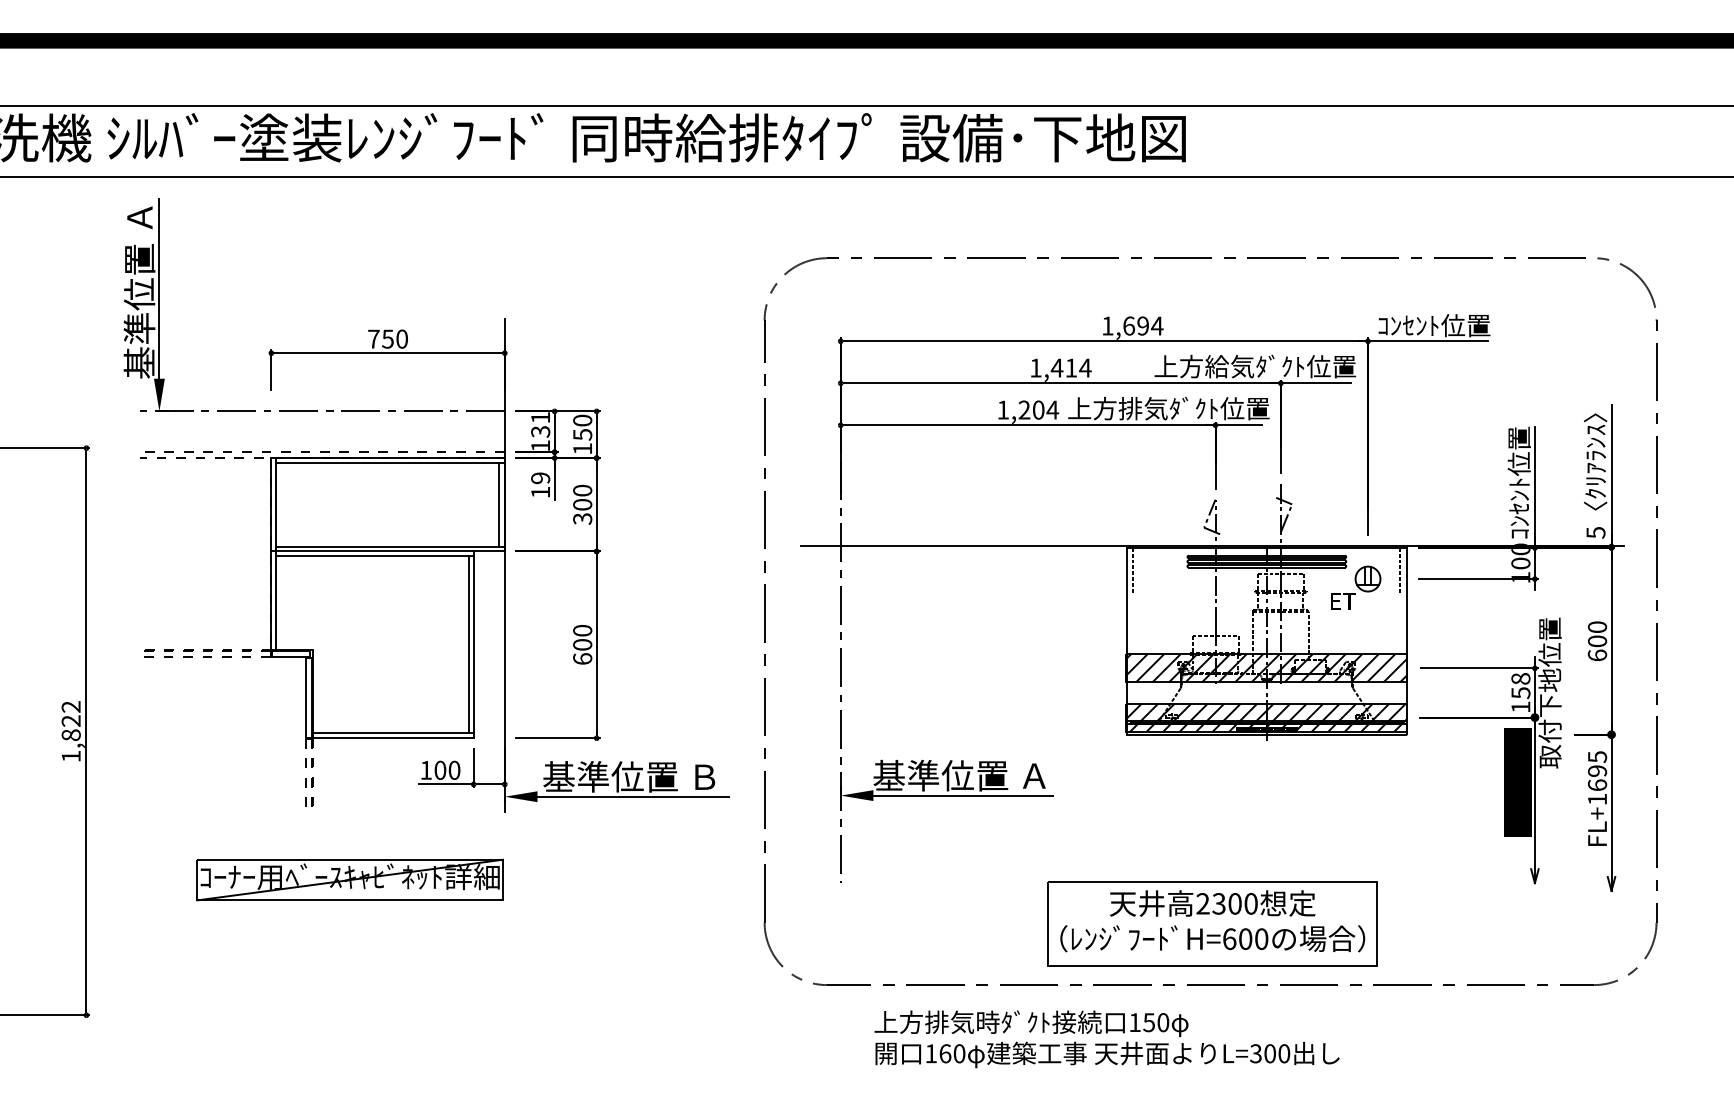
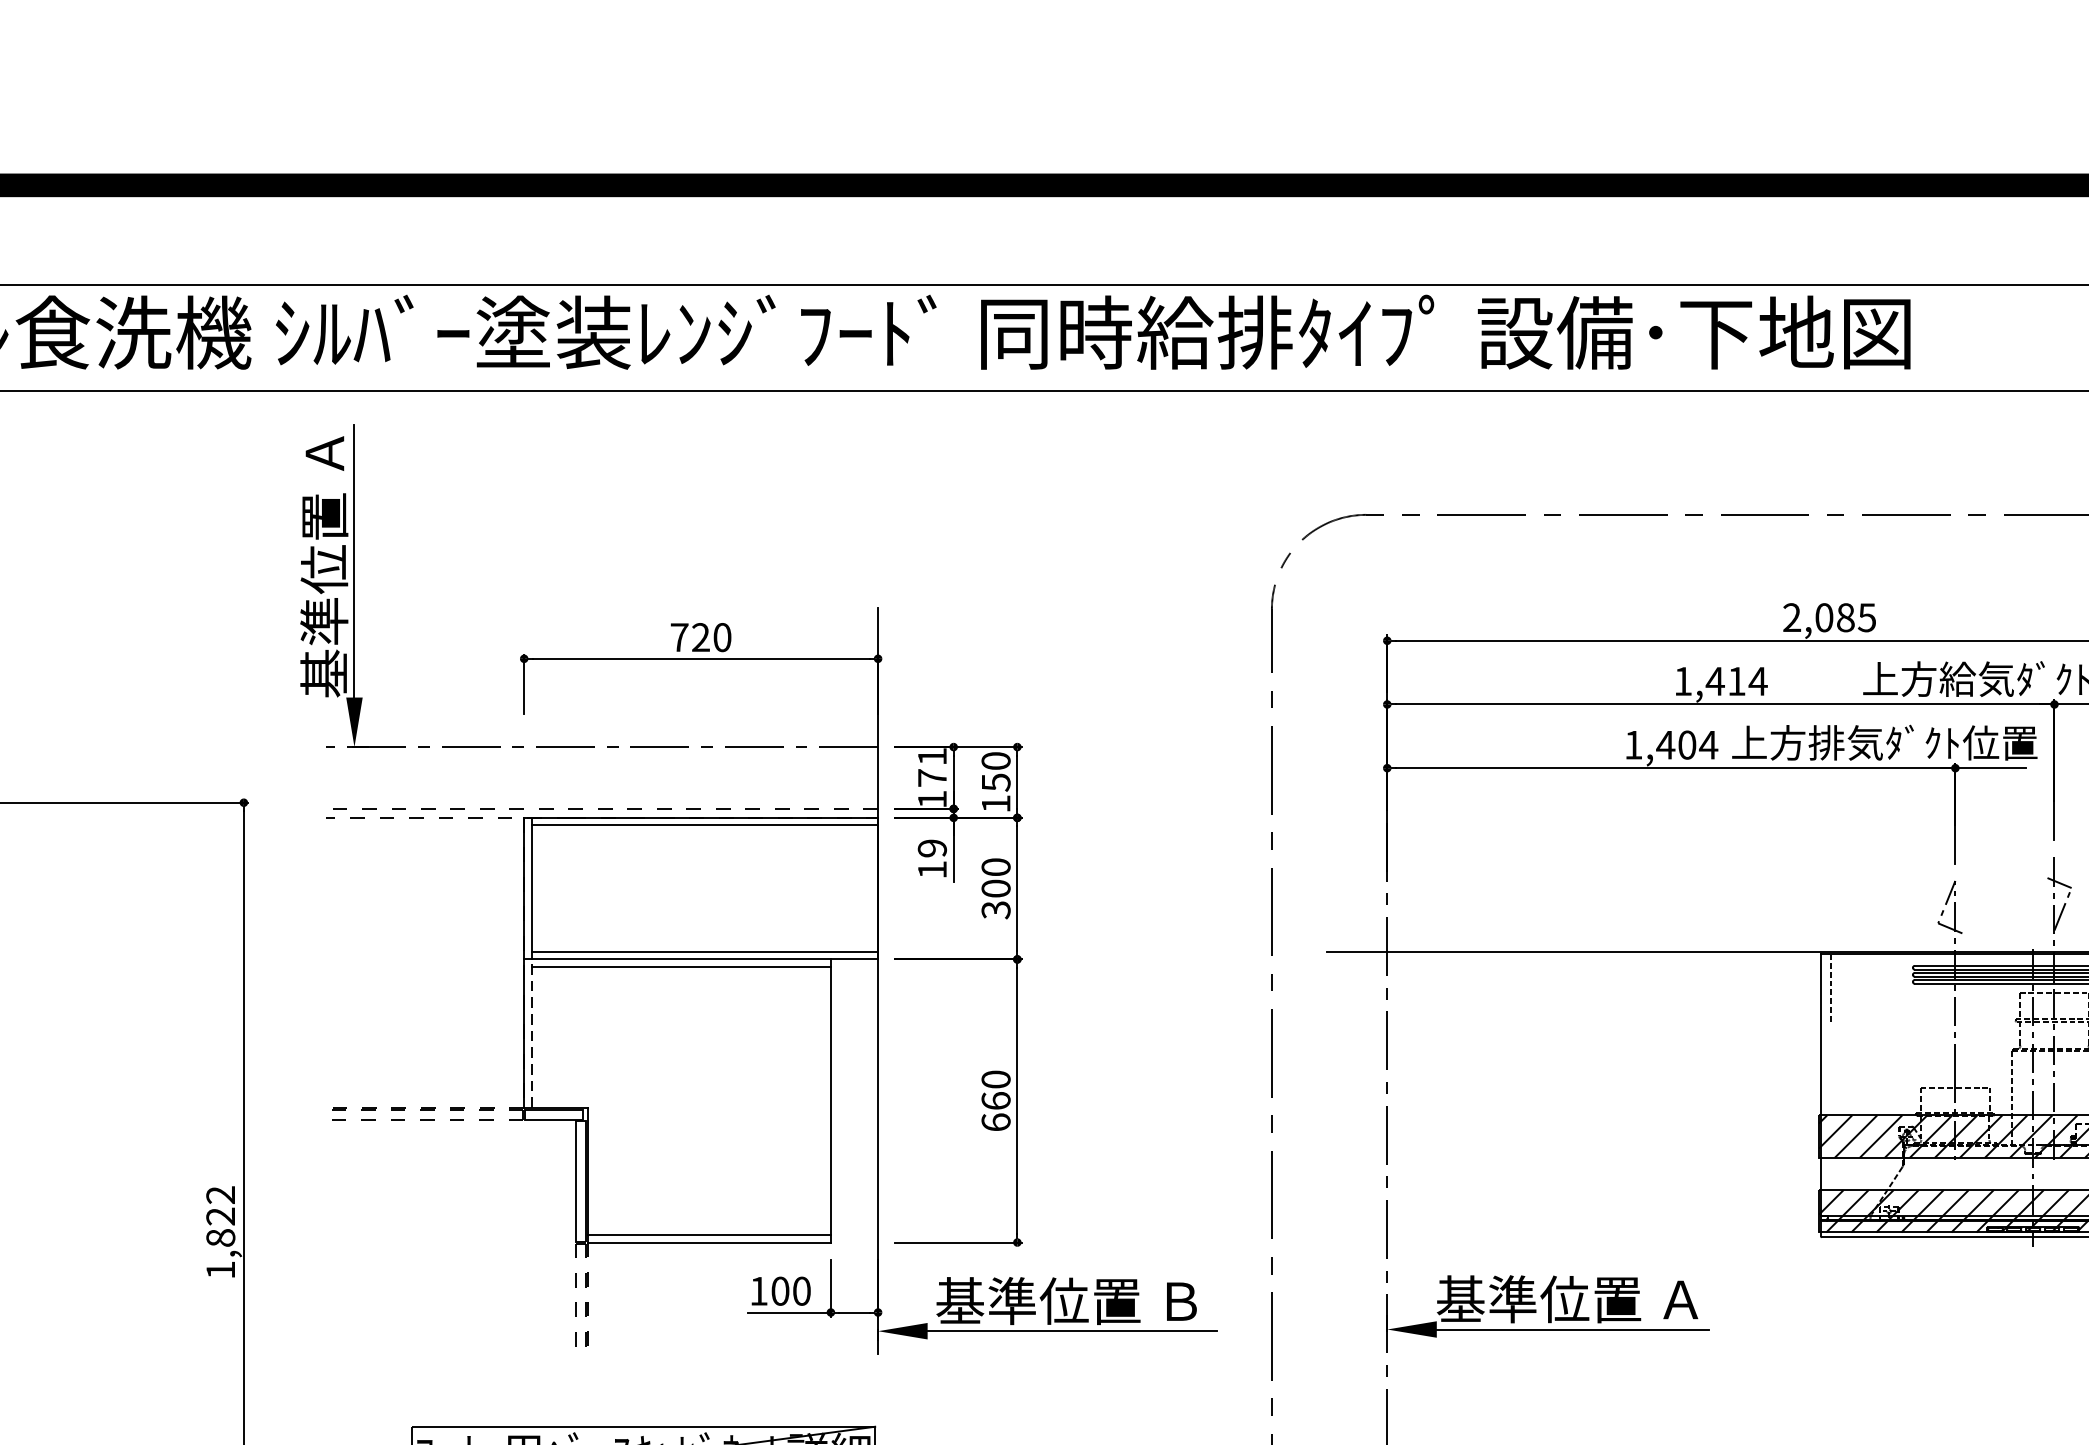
text: (1132, 325) -> (1829, 616), 1,694 -> 2,085
text: (387, 338) -> (700, 636), 750 -> 720
text: (1024, 409) -> (1665, 744), 1,204 -> 1,404
text: (540, 431) -> (932, 777), 131 -> 171
line: (499, 504) -> (870, 888), removed
line: (276, 600) -> (531, 1033), solid -> dashed
line: (468, 644) -> (823, 1100), removed
text: (582, 644) -> (995, 1100), 600 -> 660

